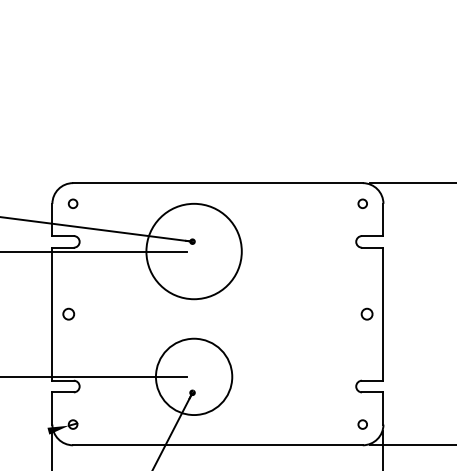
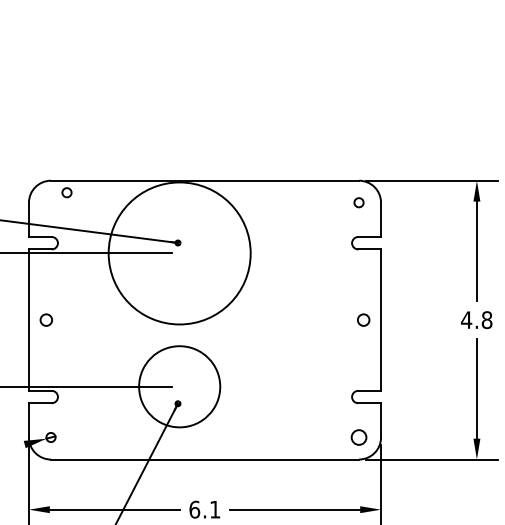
circle: (72, 203) -> (66, 192), moved
circle: (193, 251) -> (179, 253), size x1.4
circle: (362, 424) -> (358, 437), size x1.6

